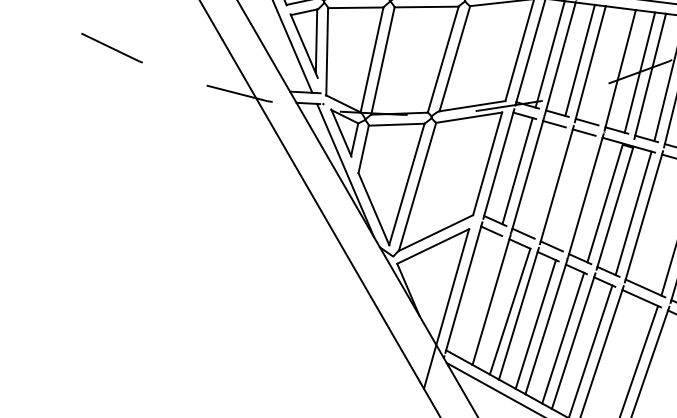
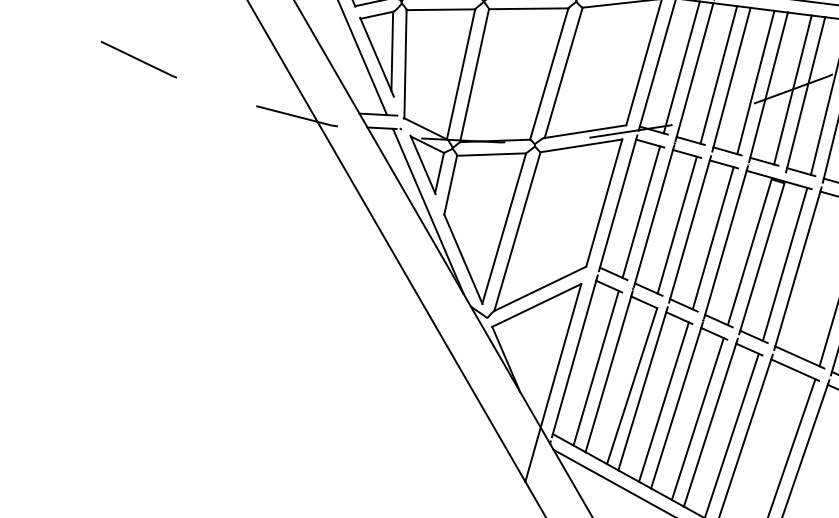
line: (609, 66) -> (755, 82), added
line: (545, 181) -> (676, 224), added
line: (575, 192) -> (712, 238), added
line: (480, 296) -> (595, 367), added

